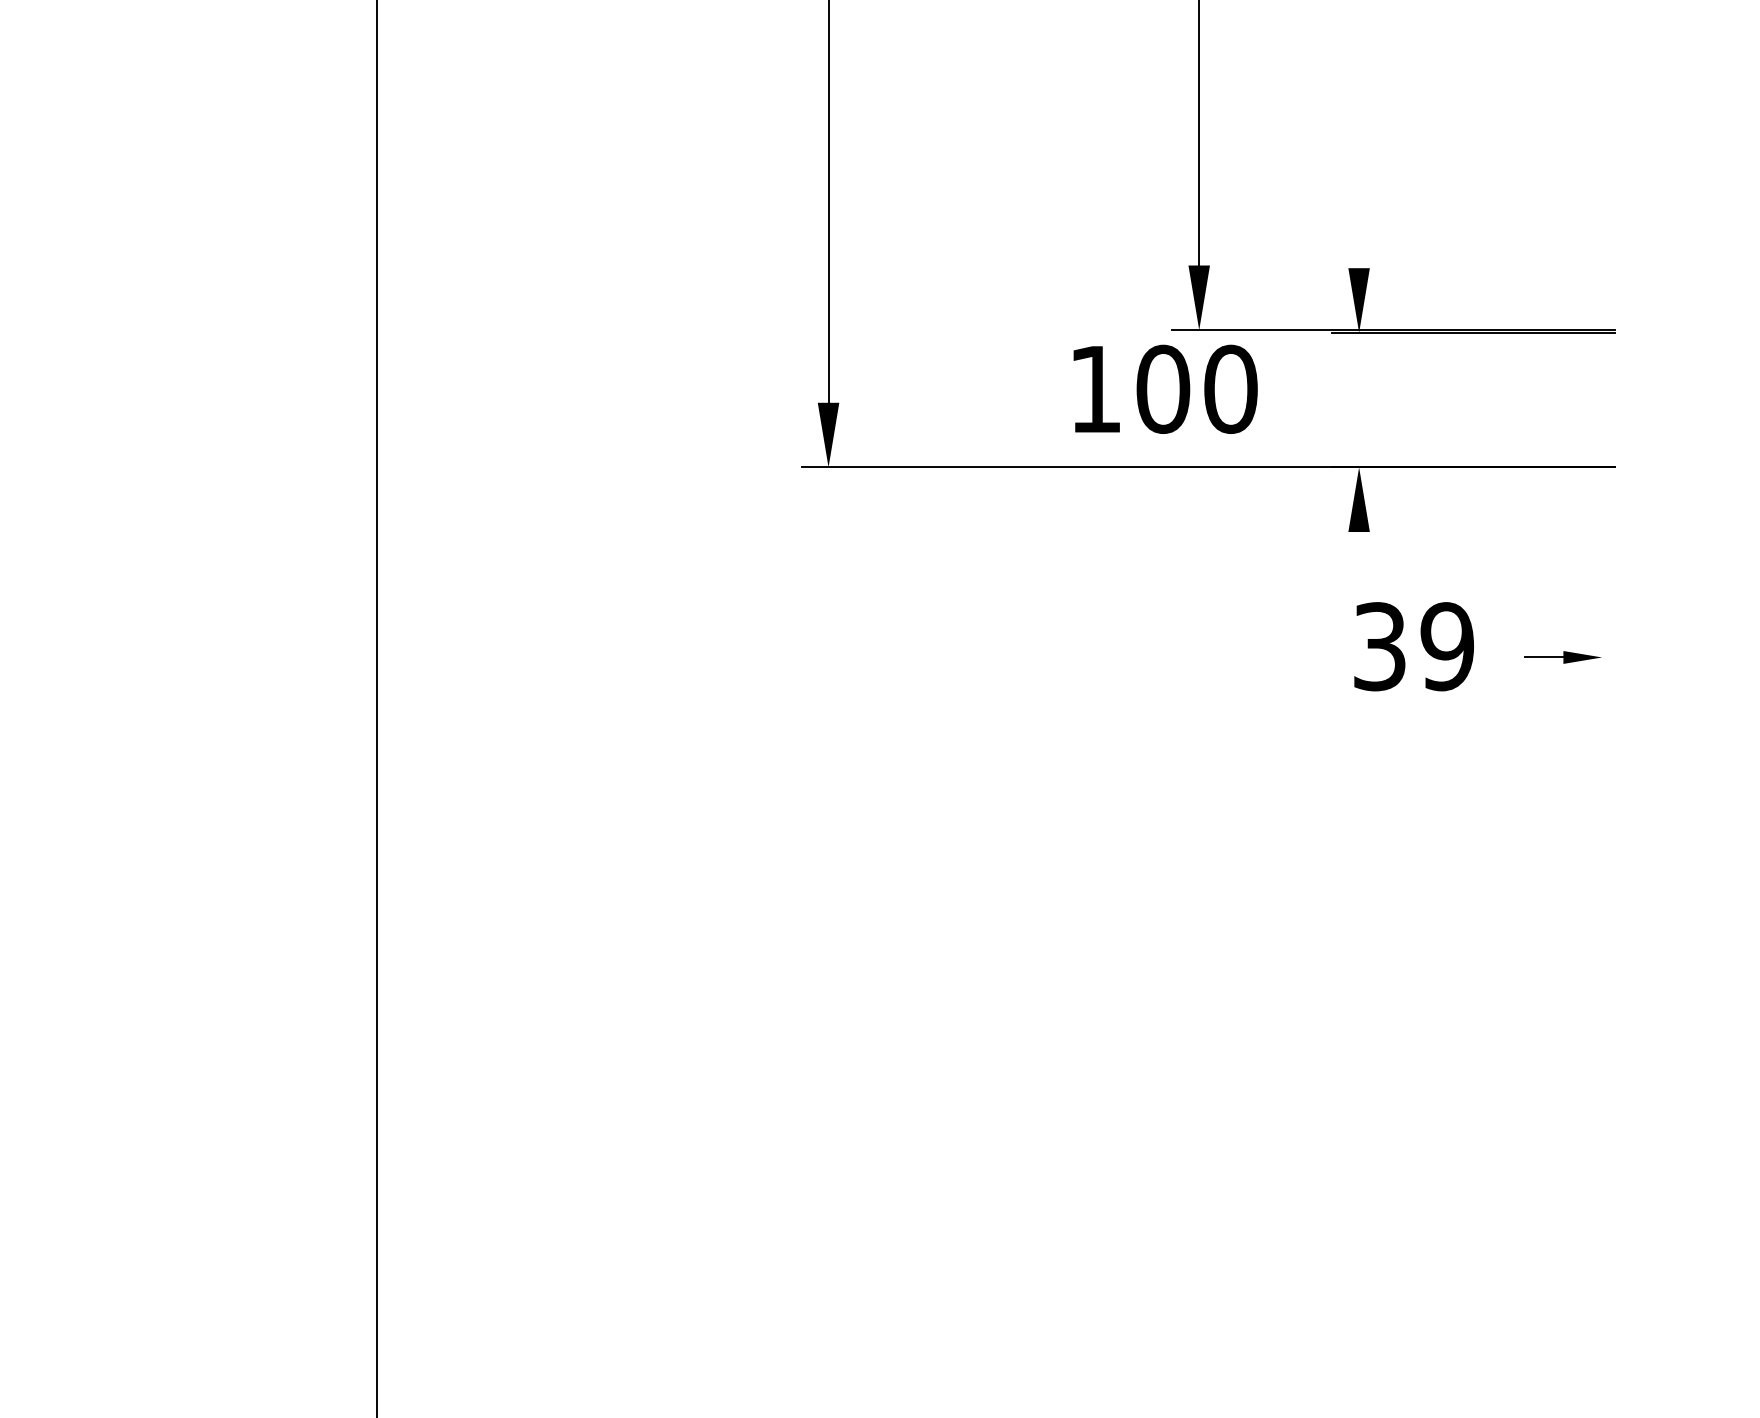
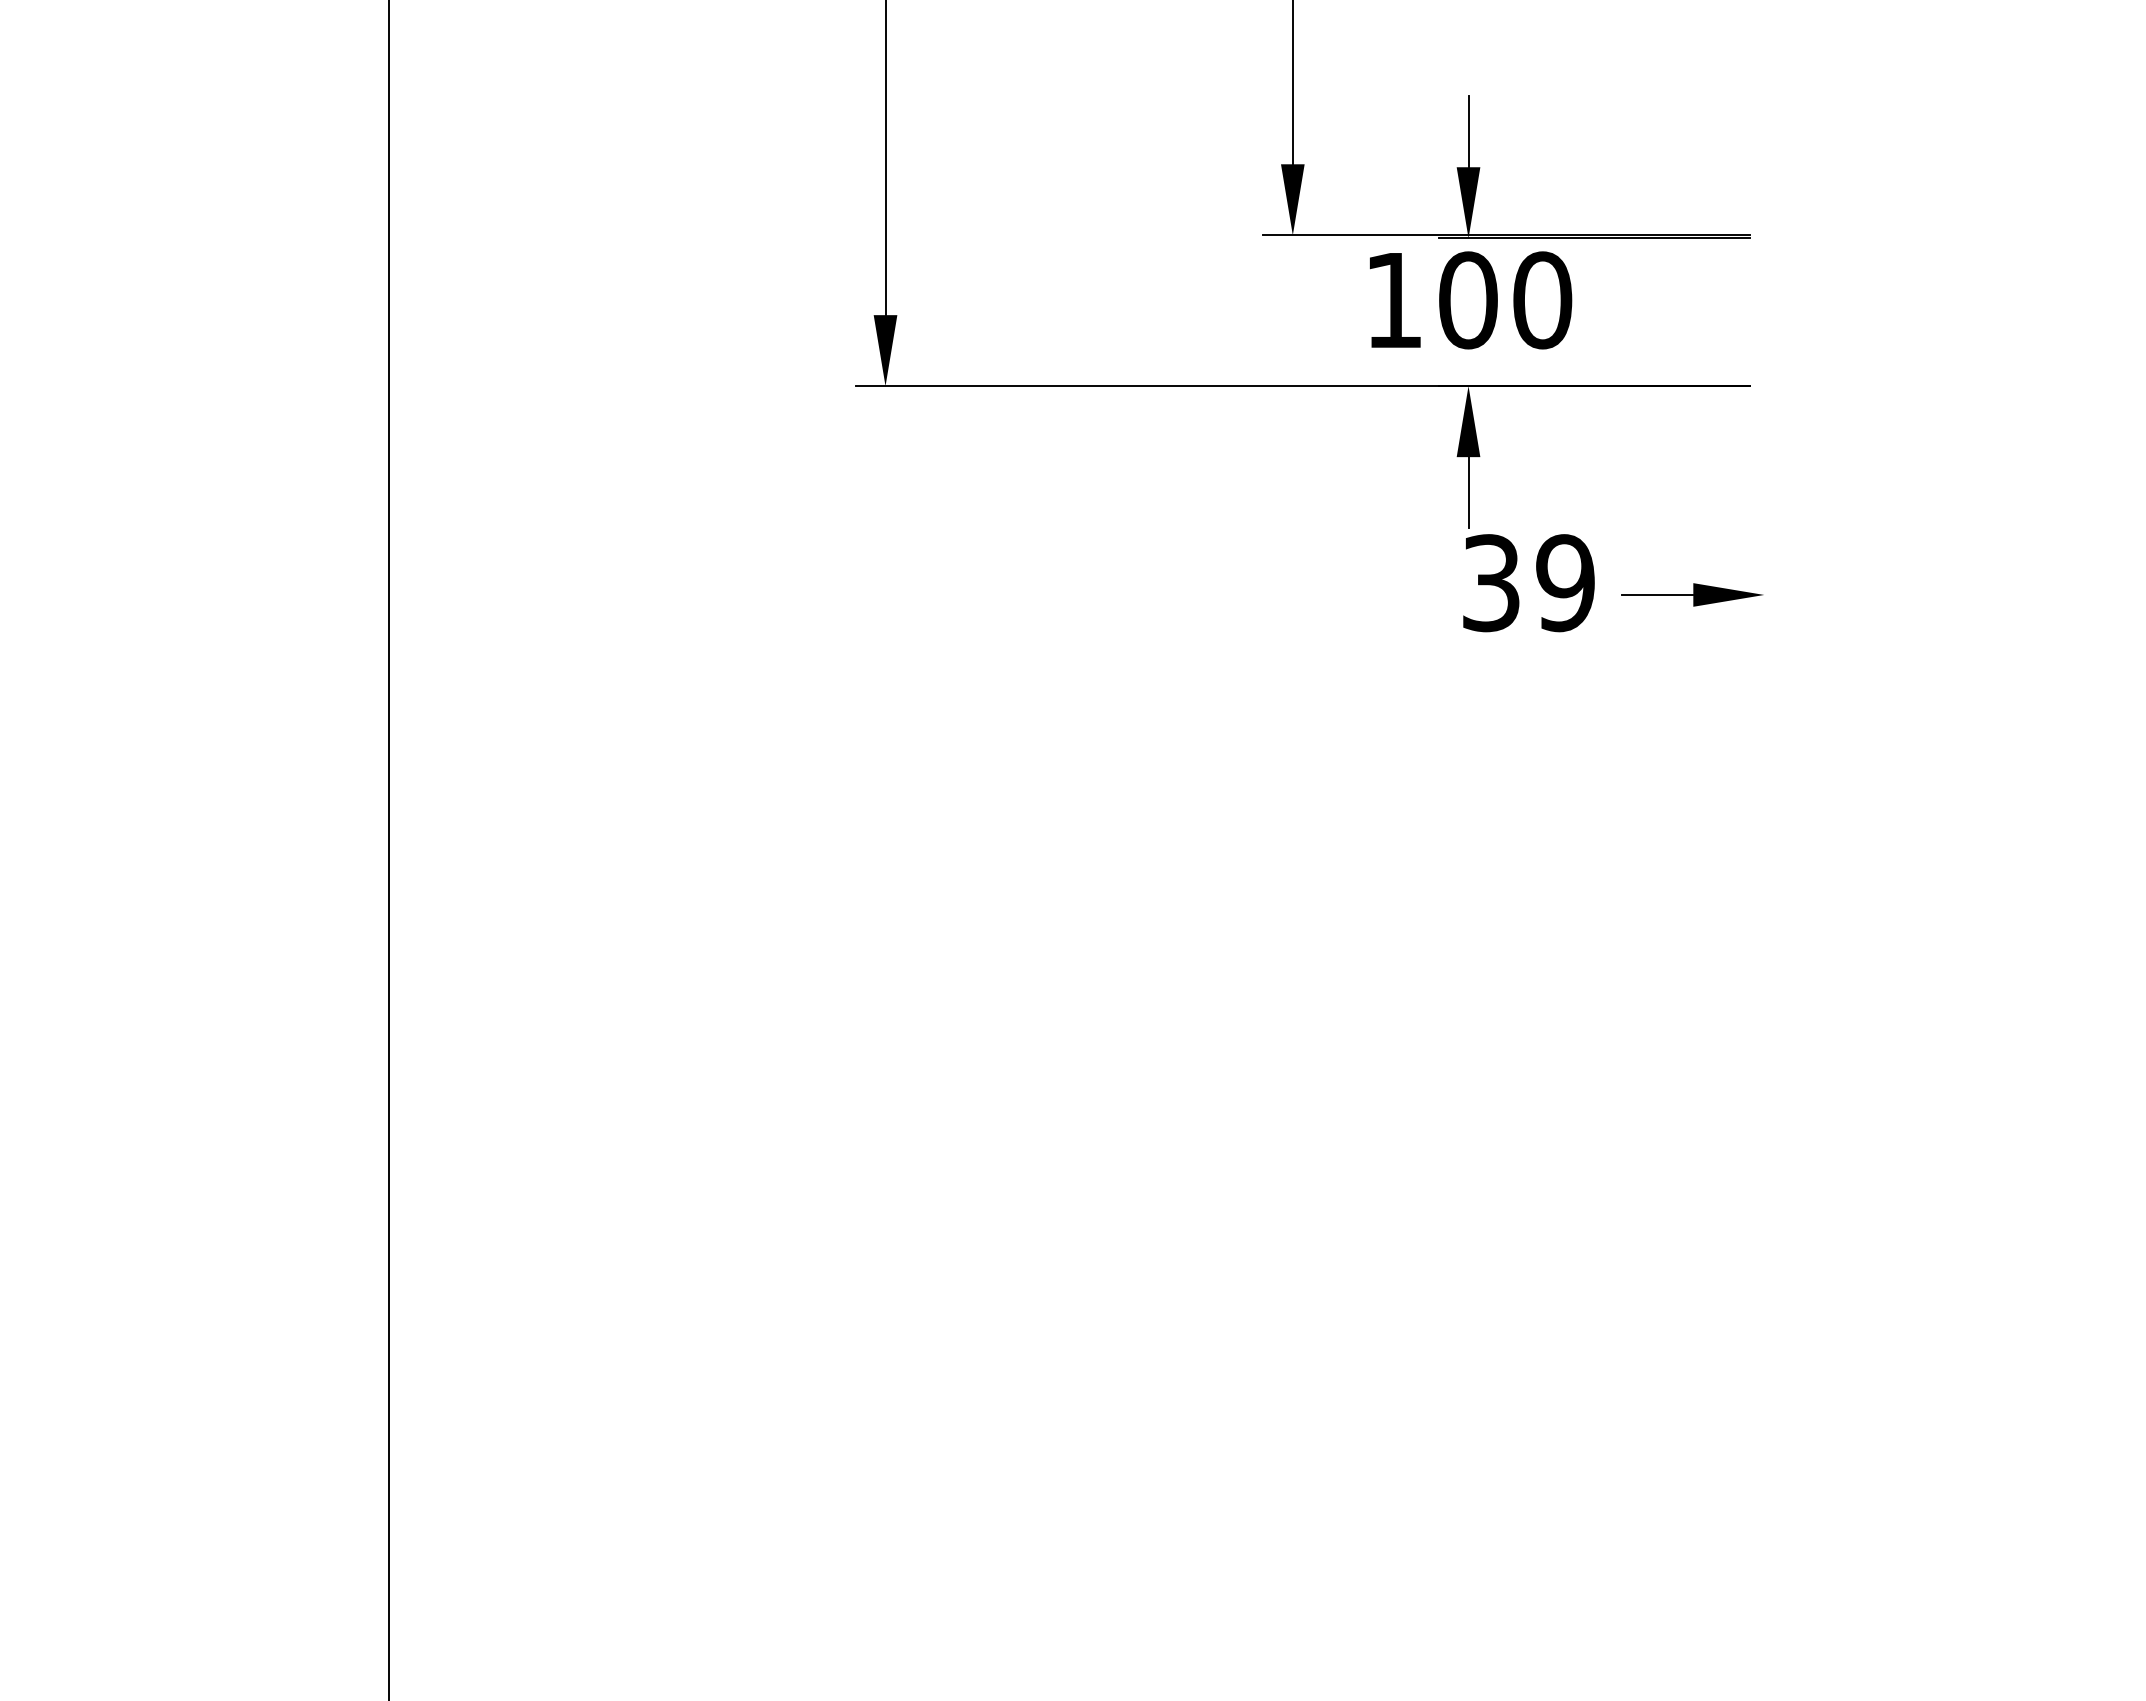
line: (1359, 235) -> (1468, 131), added
text: (1166, 389) -> (1471, 300), moved
line: (1359, 564) -> (1468, 492), added
part: (1562, 657) -> (1692, 594), size x1.67

